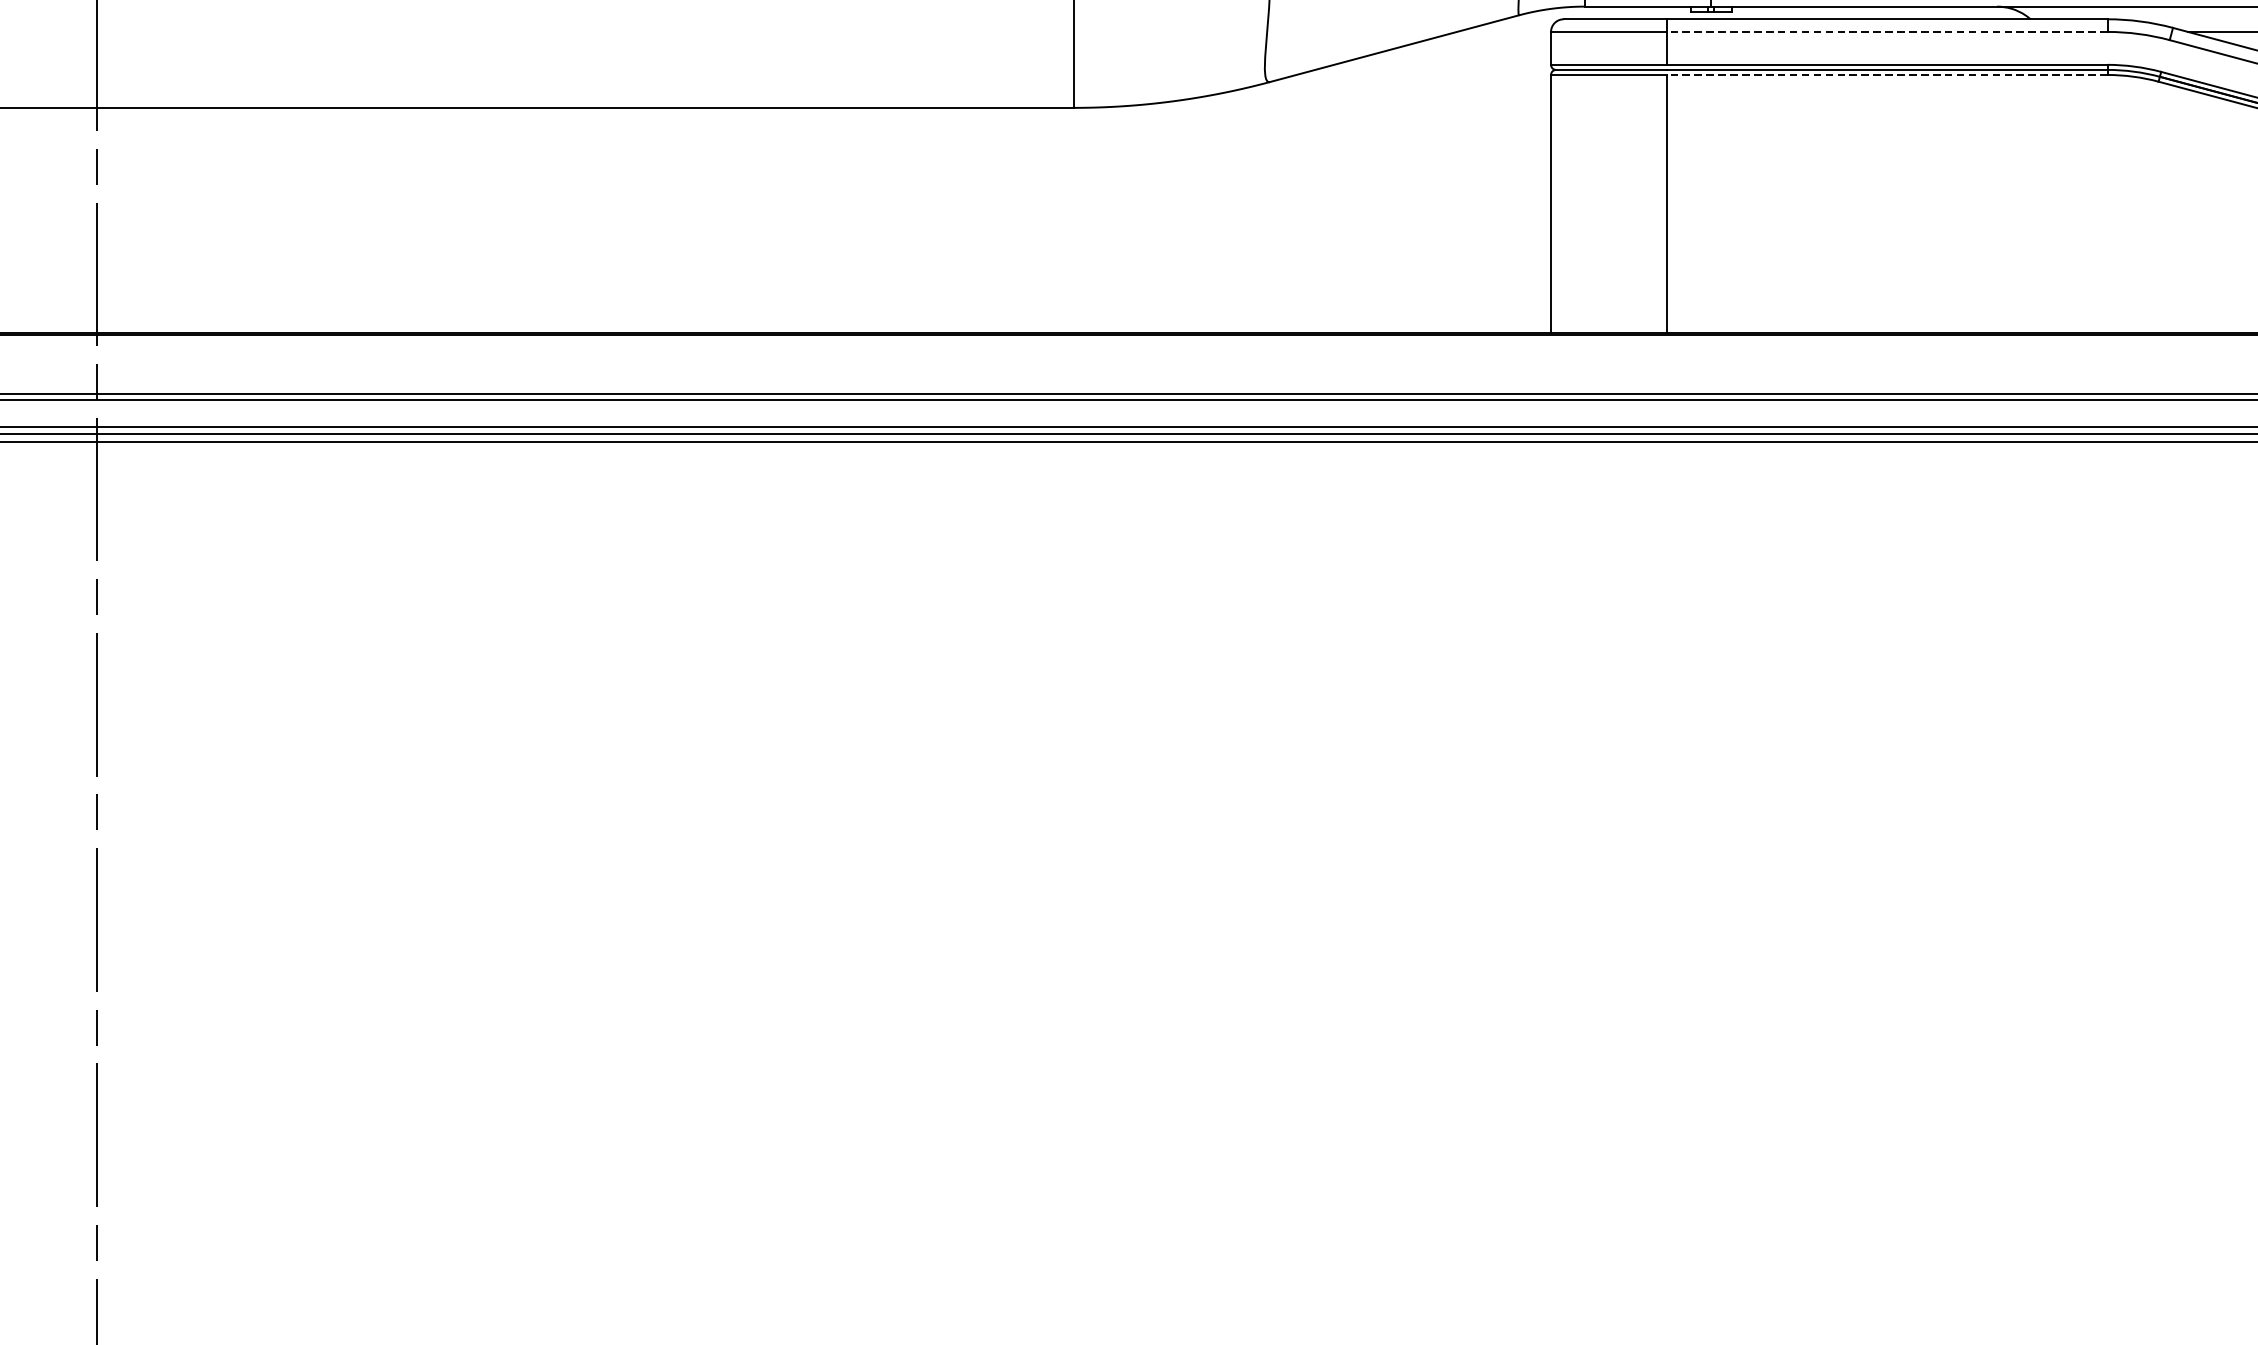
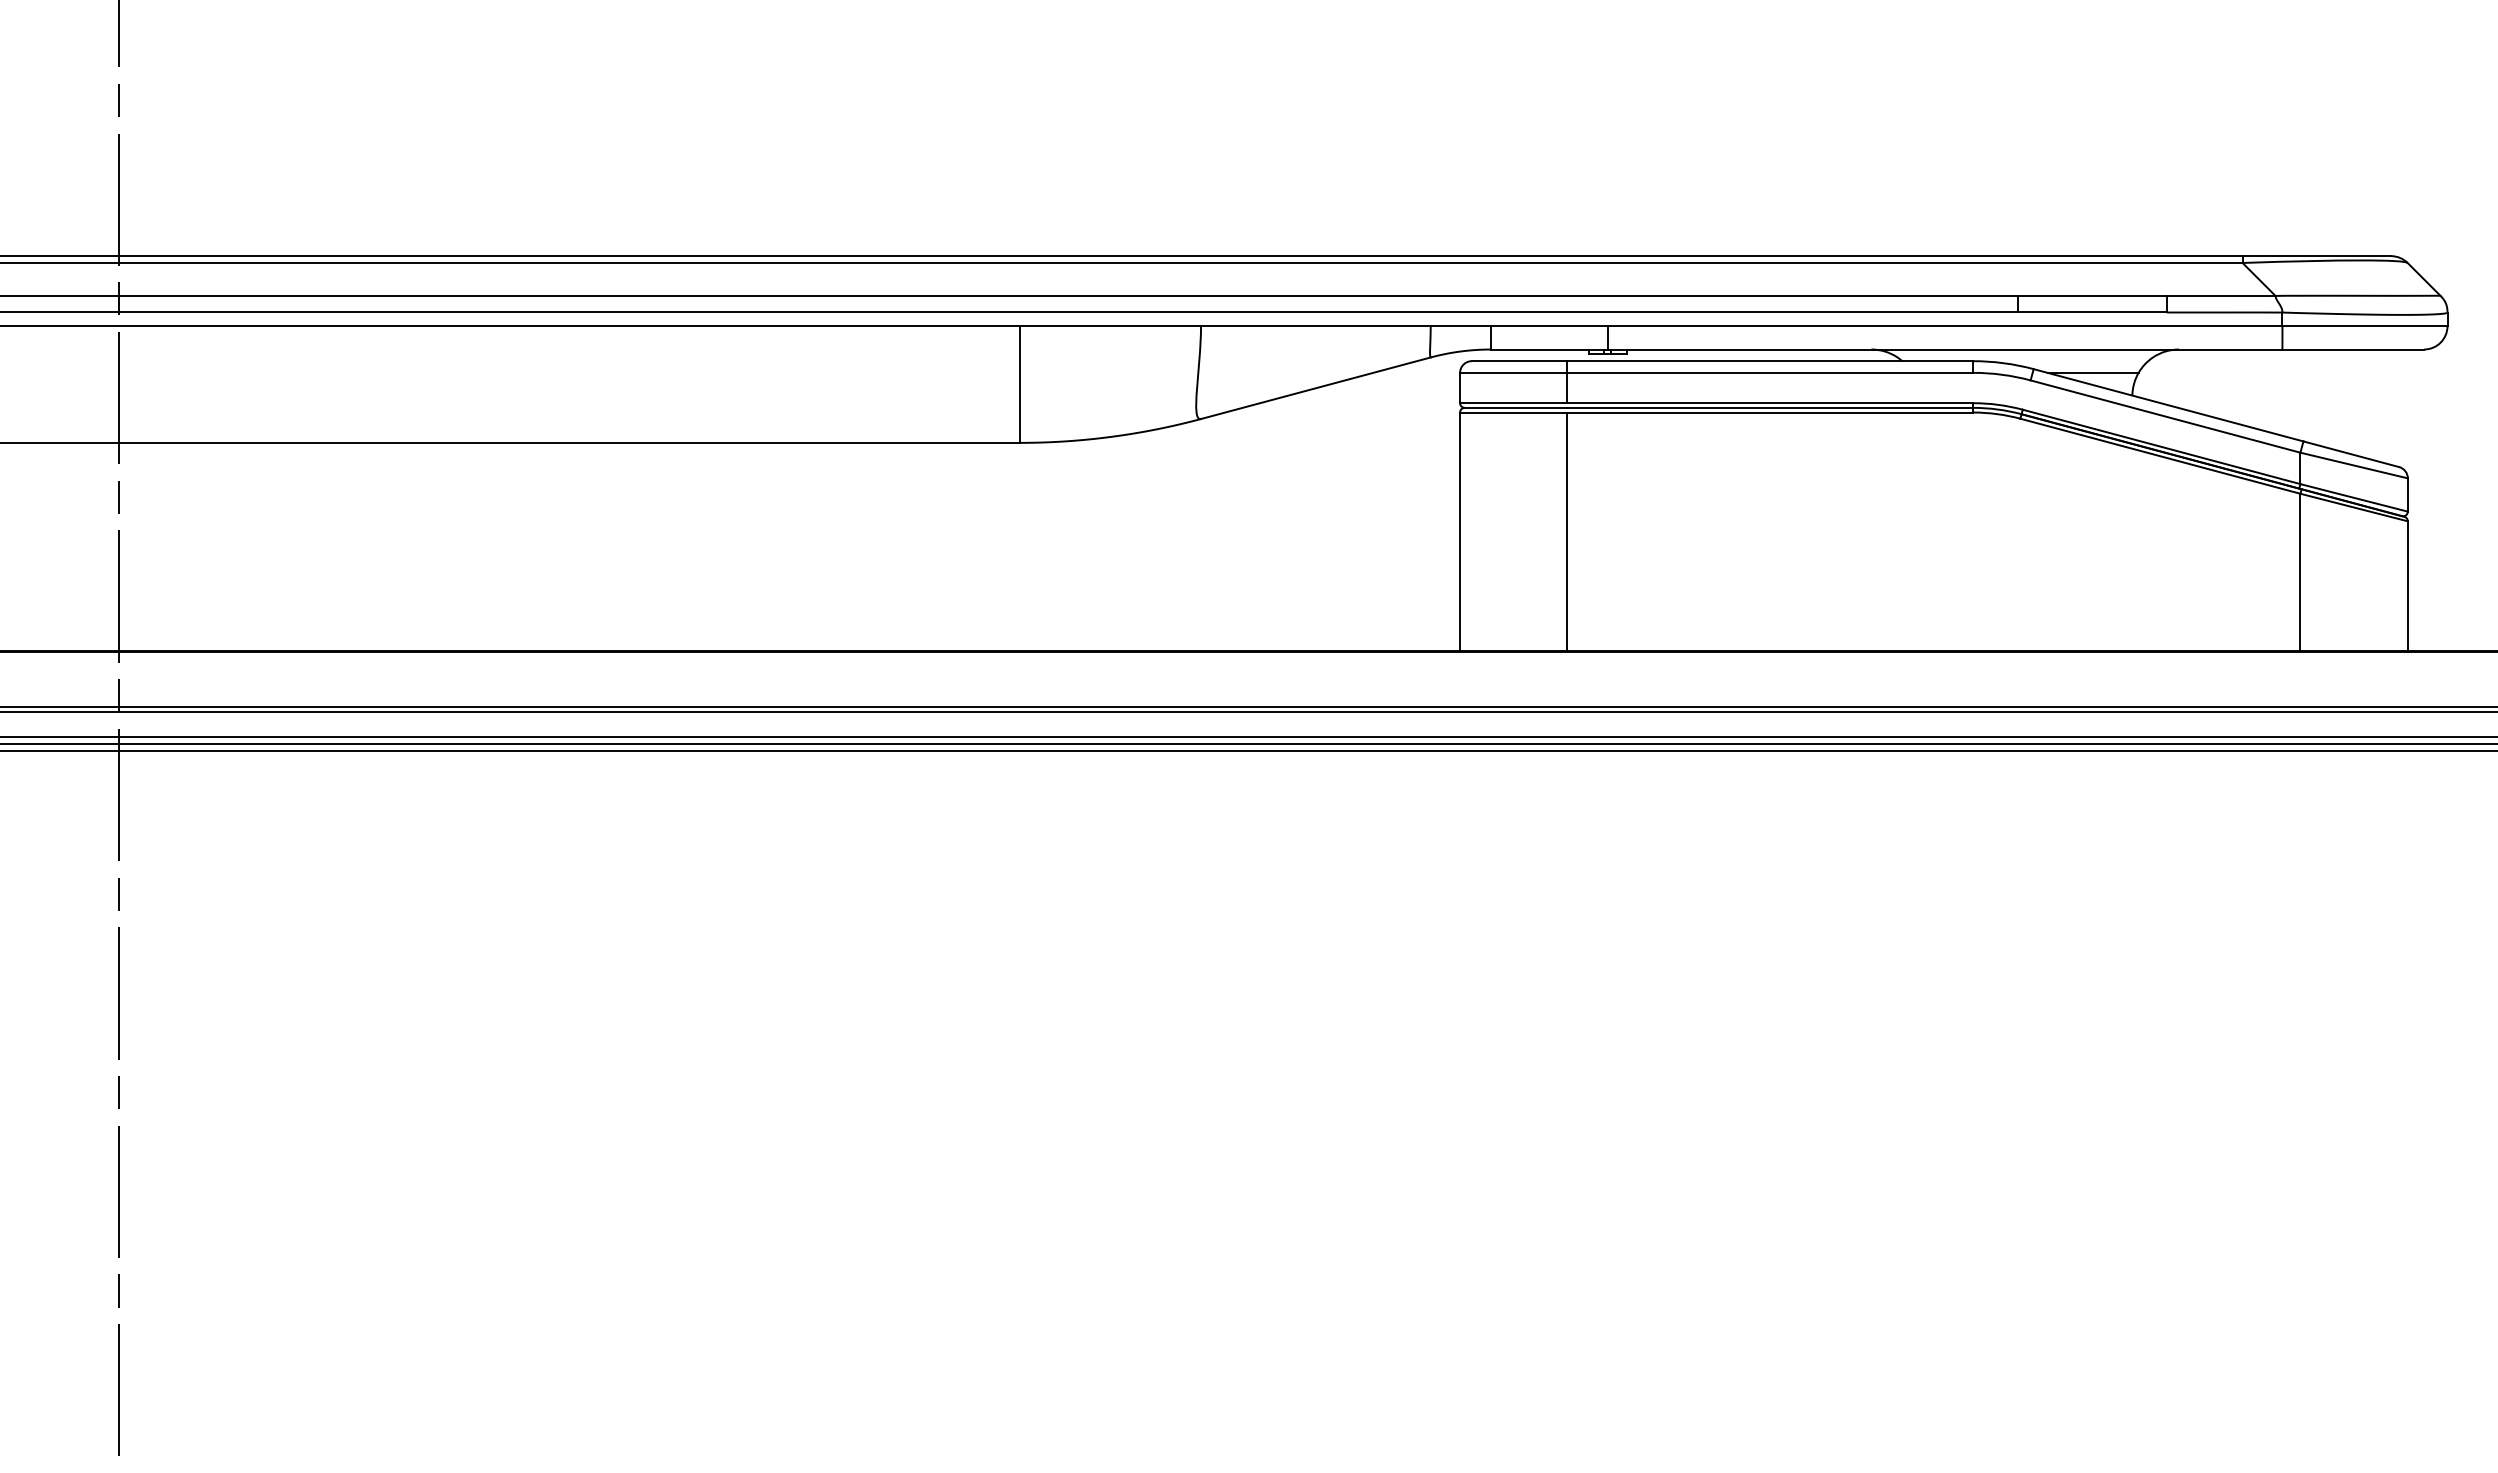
line: (1887, 31) -> (1770, 372), dashed -> solid
line: (1887, 74) -> (1770, 412), dashed -> solid

